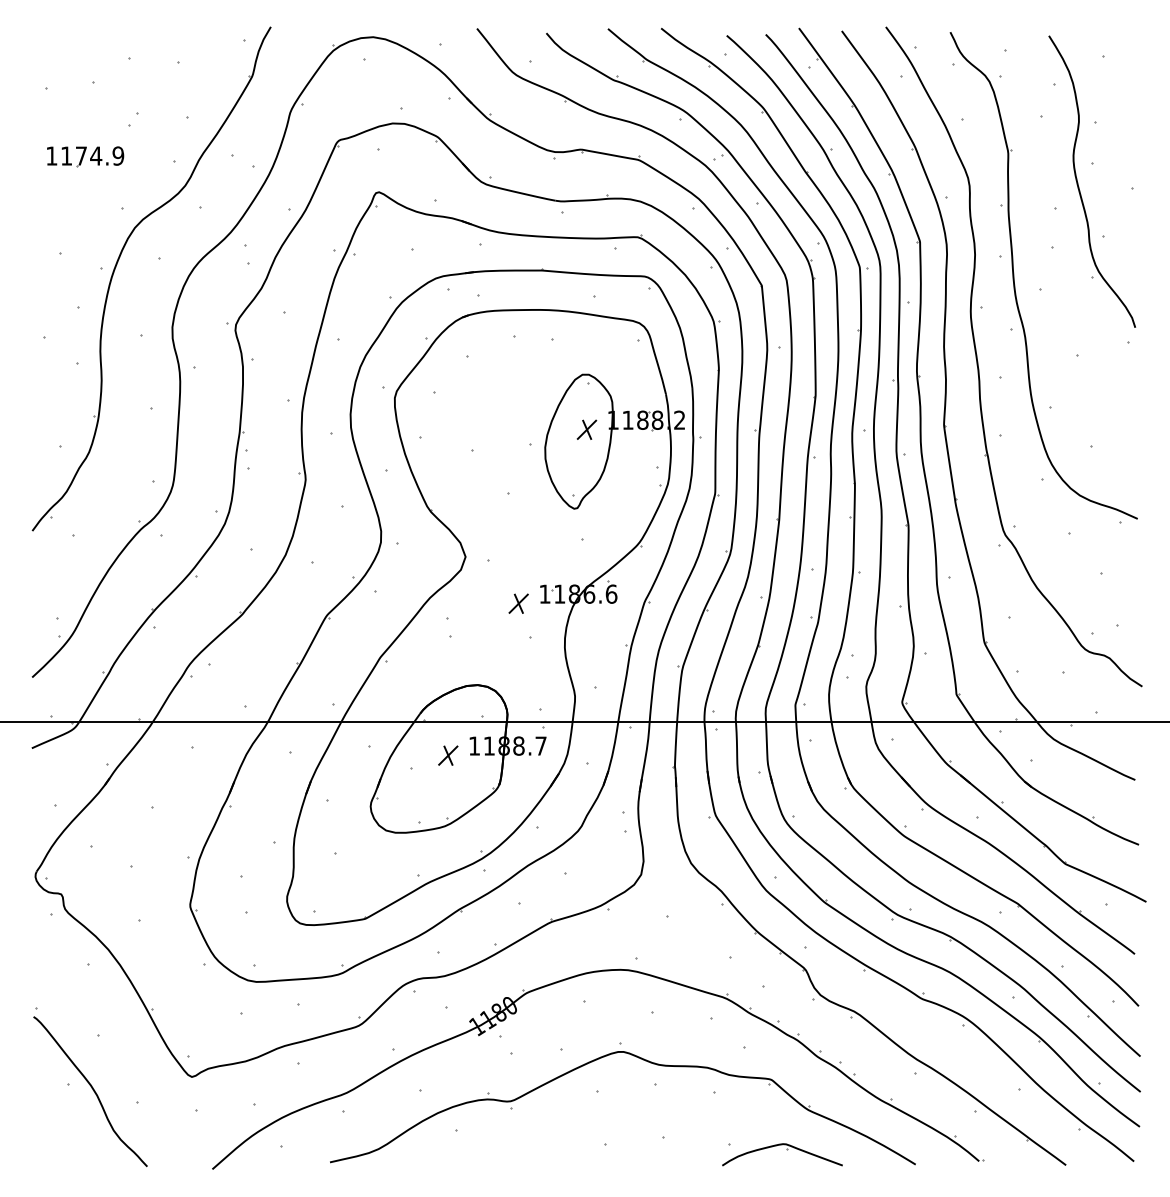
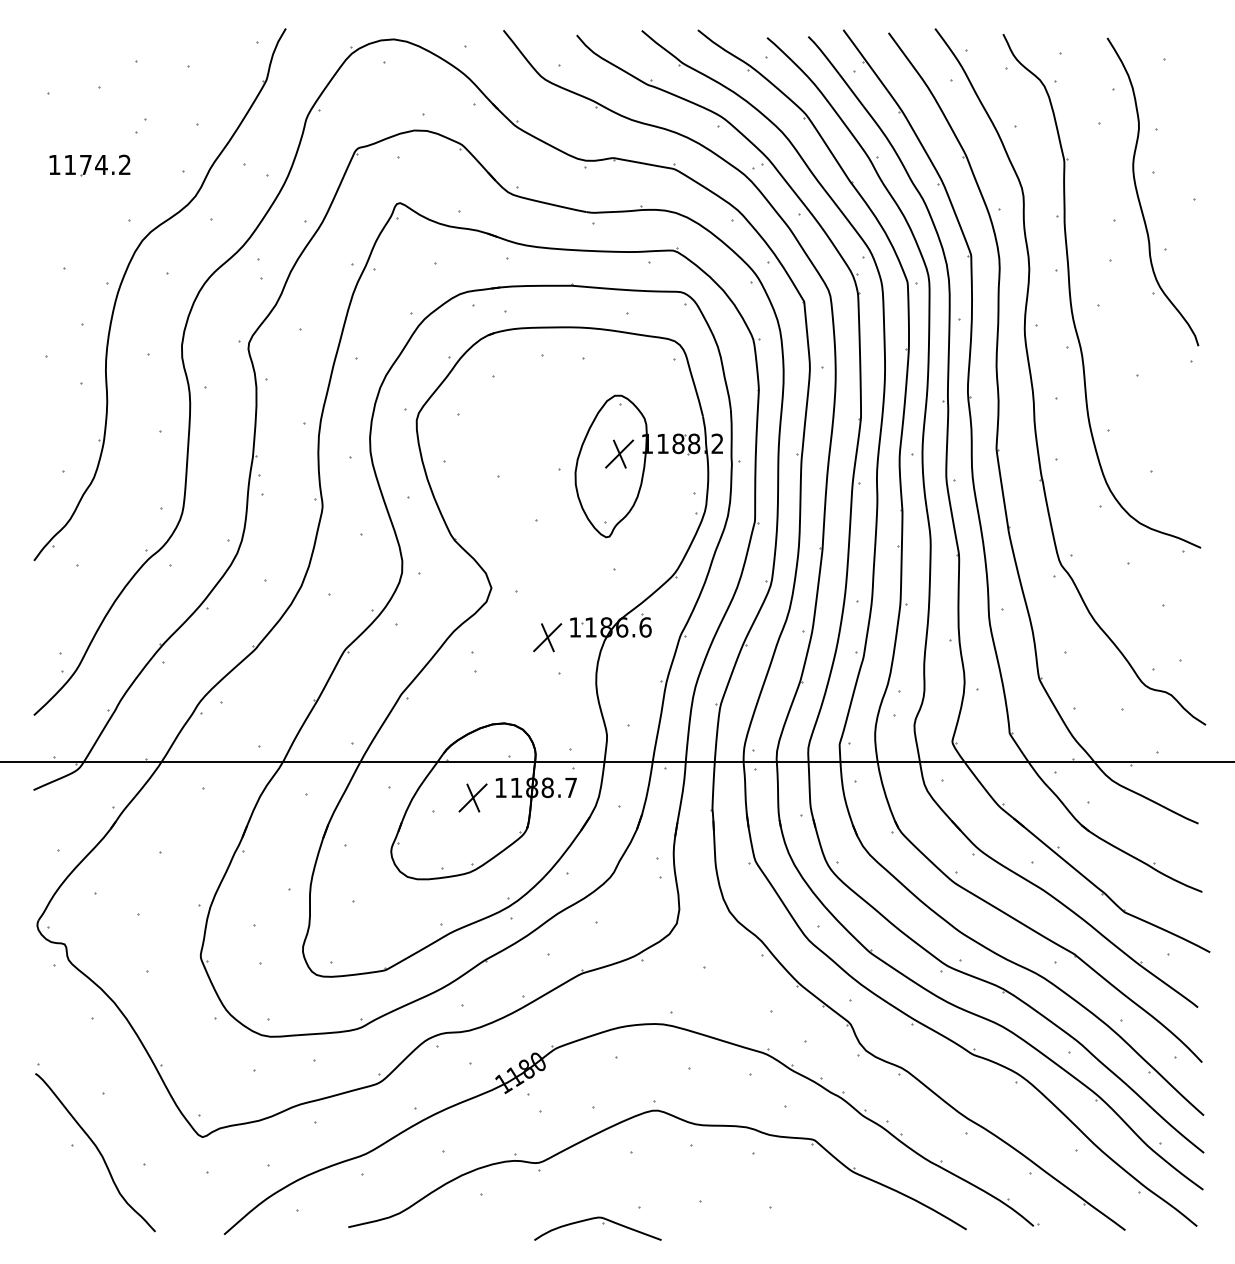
text: (118, 155) -> (125, 164), 1174.9 -> 1174.2
part: (586, 429) -> (619, 453), size x1.4
part: (518, 603) -> (547, 637), size x1.4
part: (448, 755) -> (473, 797), size x1.4
part: (786, 1149) -> (602, 1223), moved

